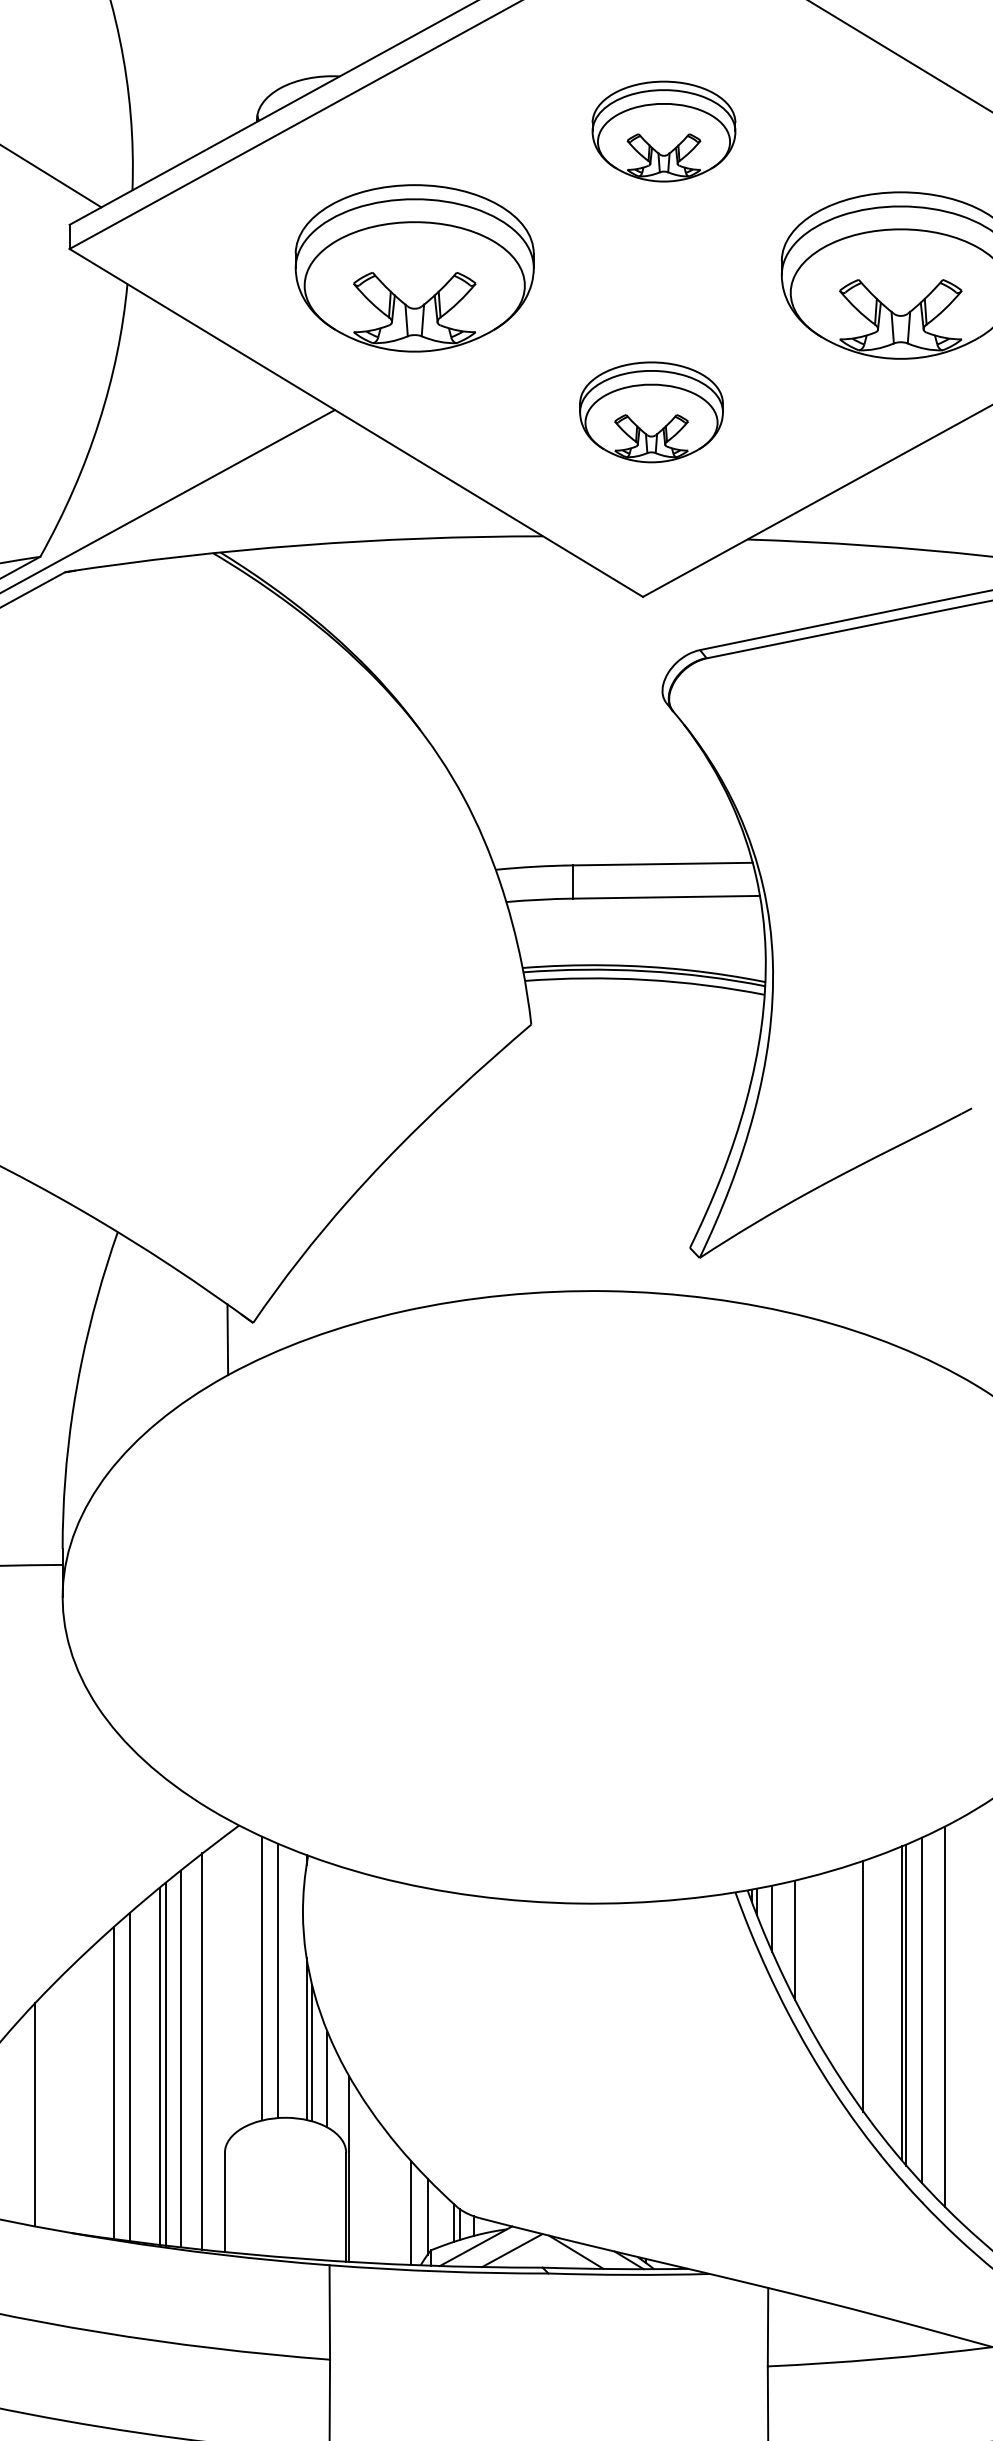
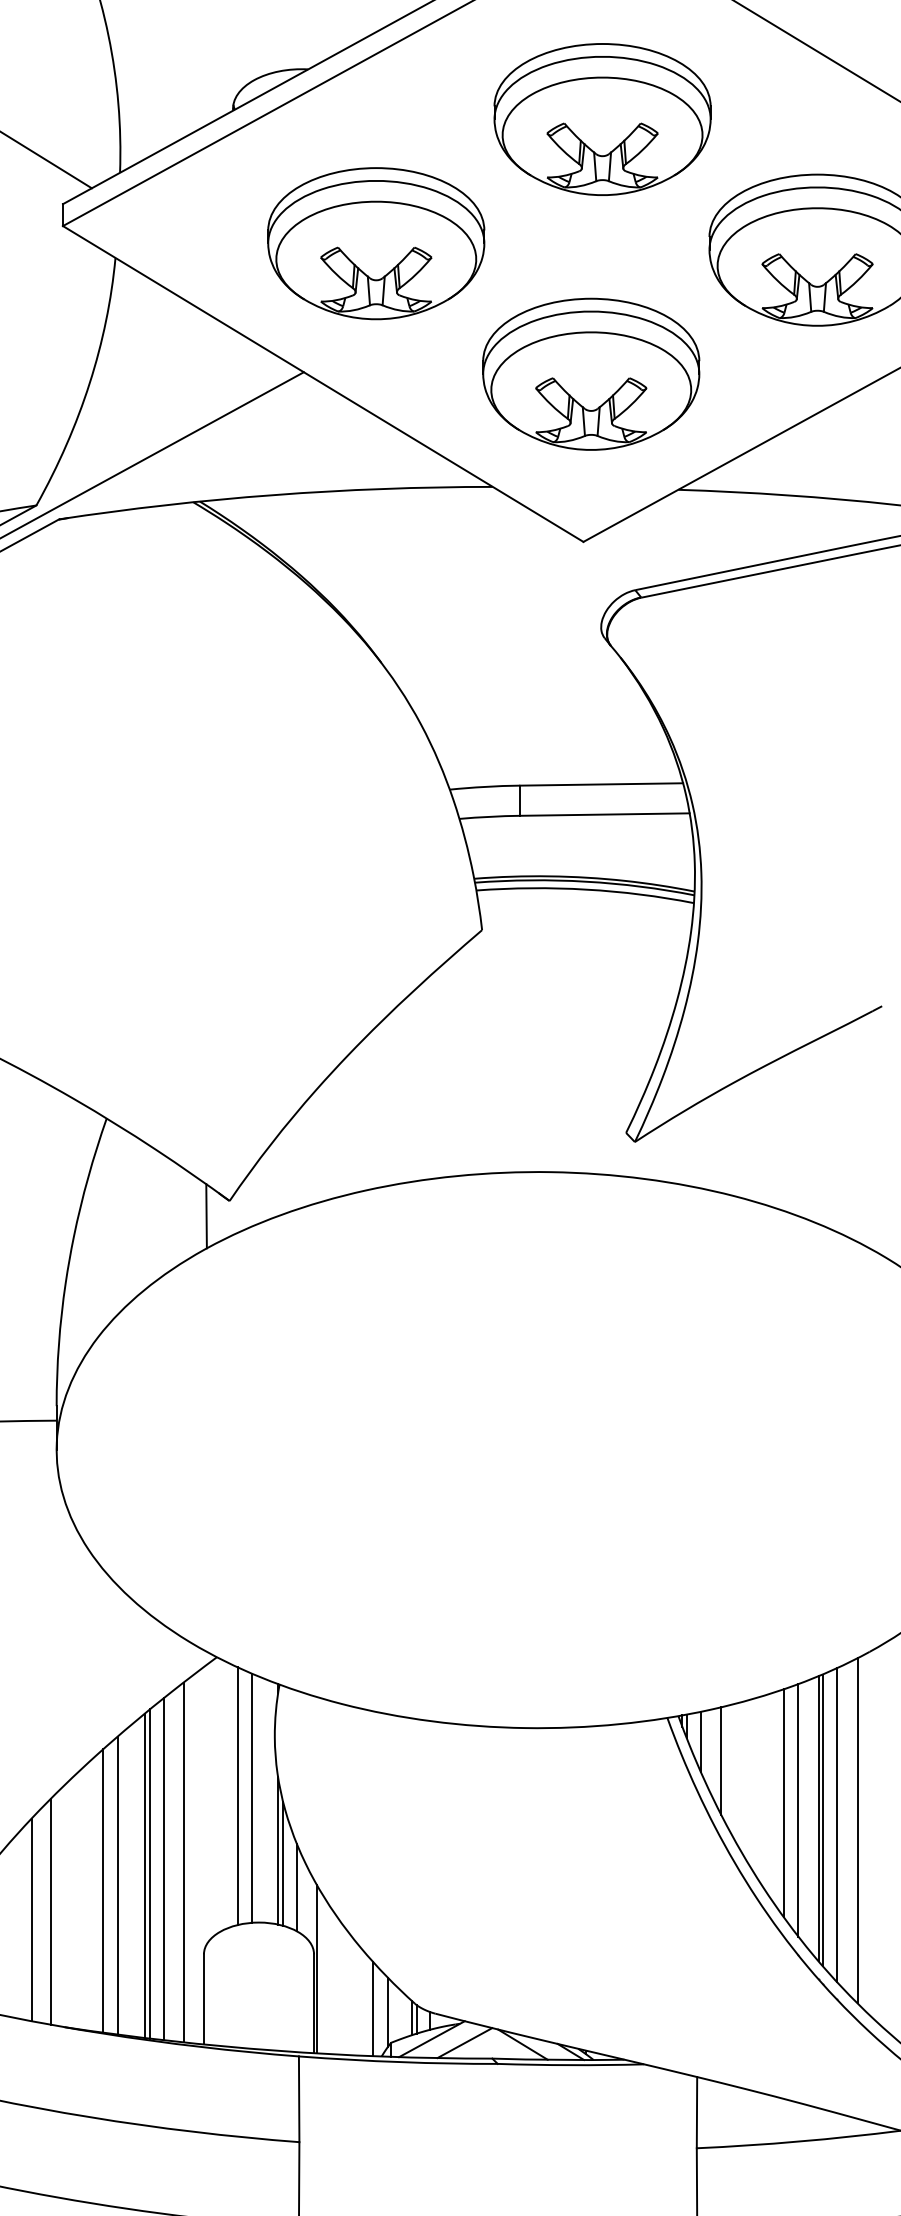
part: (663, 131) -> (602, 119), size x1.67
part: (651, 412) -> (591, 374), size x1.67
line: (879, 1994) -> (798, 1810), added
line: (56, 2105) -> (51, 1911), added

